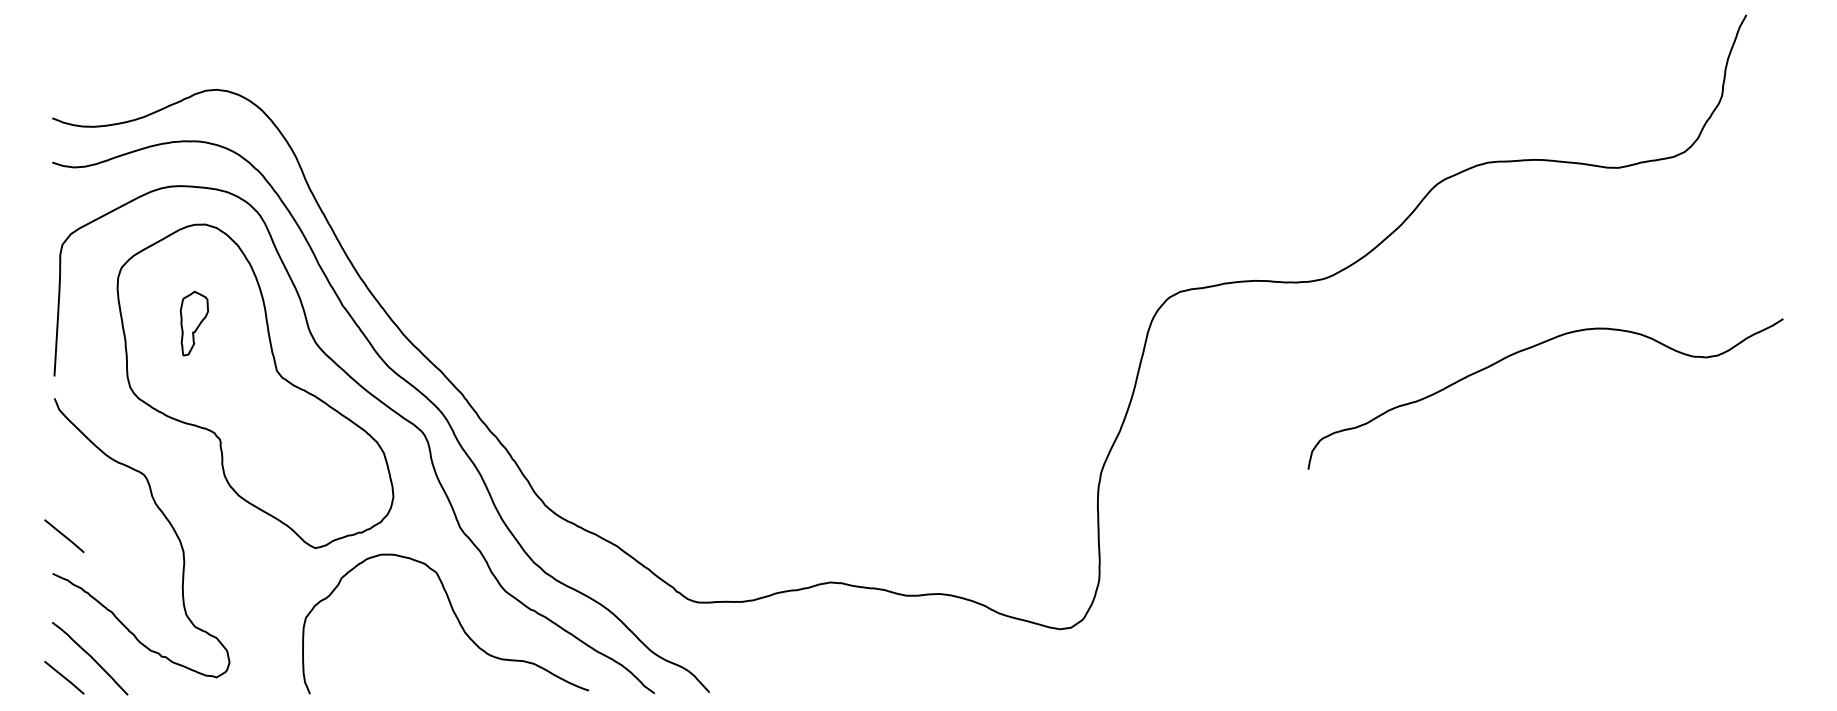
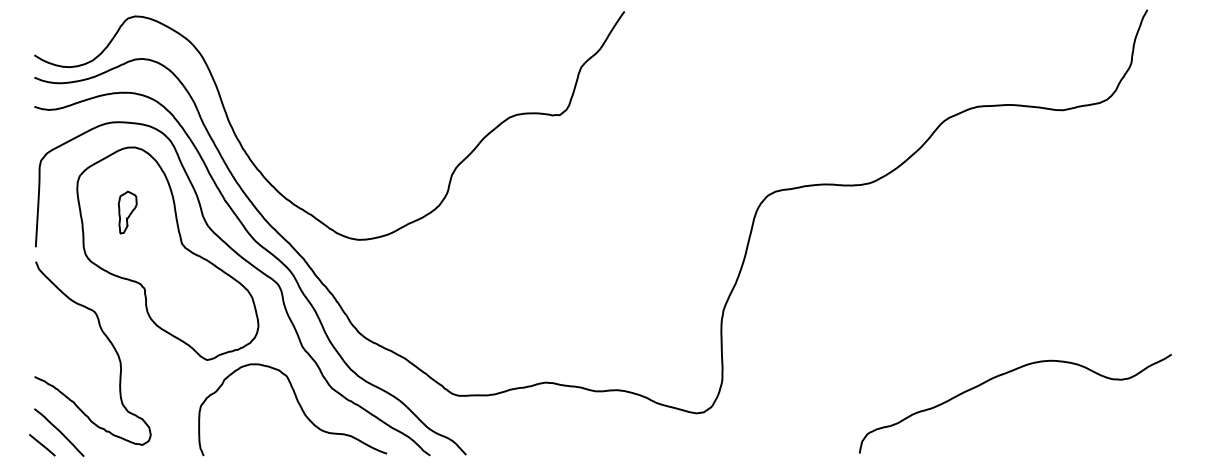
curve: (413, 279) -> (271, 183), added
curve: (1530, 349) -> (1005, 374), moved
line: (64, 536) -> (42, 352), removed

